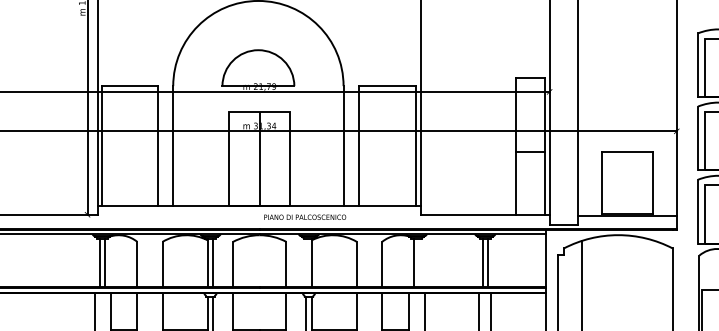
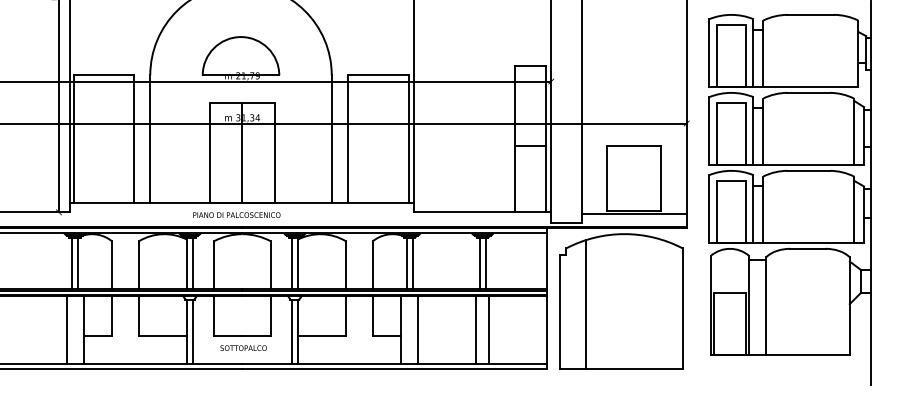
text: (304, 216) -> (236, 214), moved
line: (306, 262) -> (292, 263), added
line: (419, 262) -> (412, 263), added

